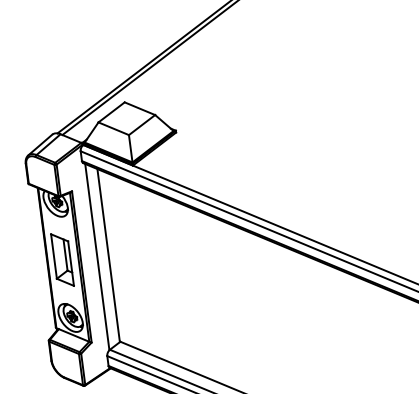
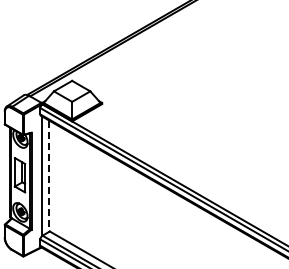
line: (108, 256) -> (49, 176), solid -> dashed

